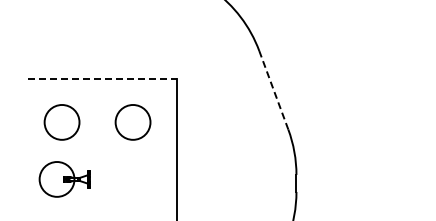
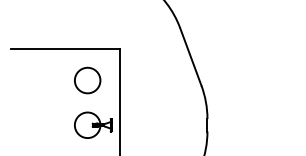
line: (103, 78) -> (65, 48), dashed -> solid
line: (273, 90) -> (190, 57), dashed -> solid
circle: (61, 122) -> (35, 80), removed
part: (64, 179) -> (93, 125), moved

